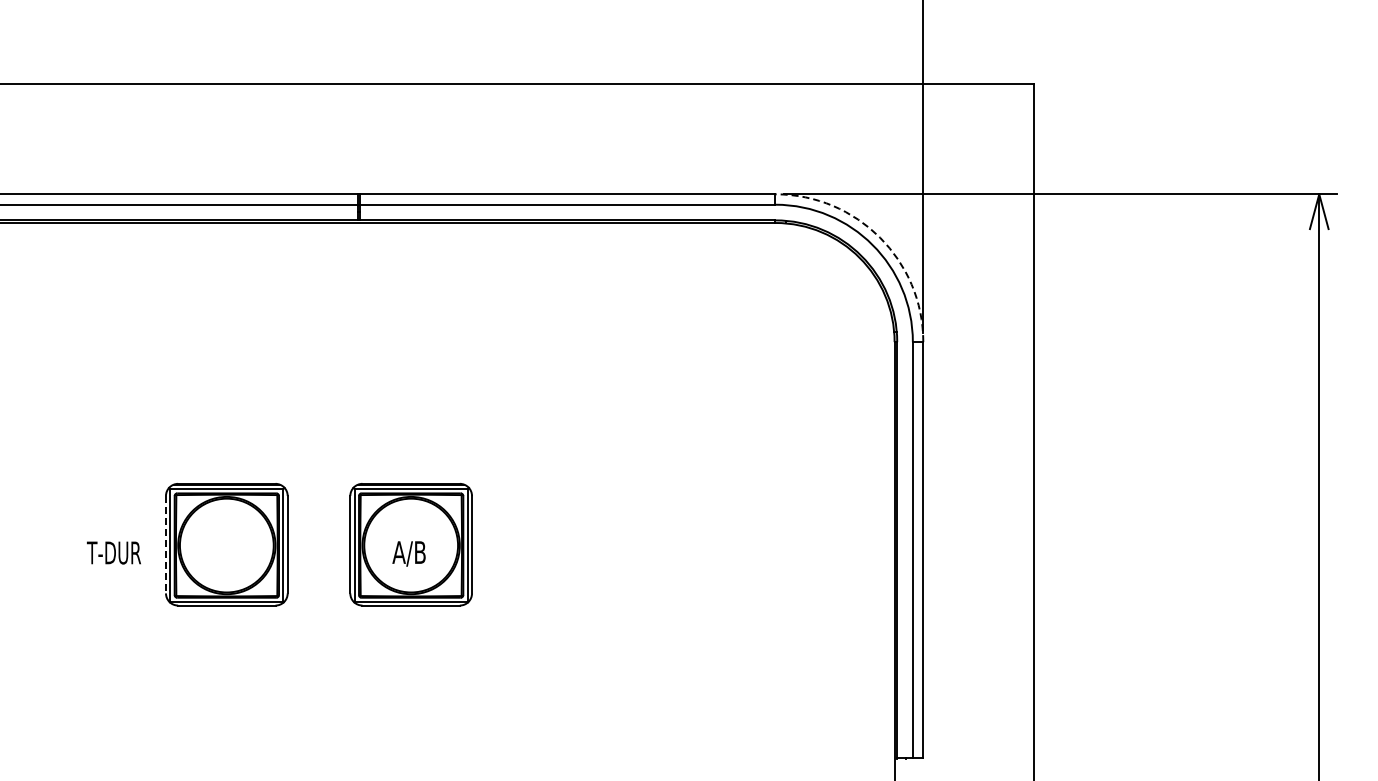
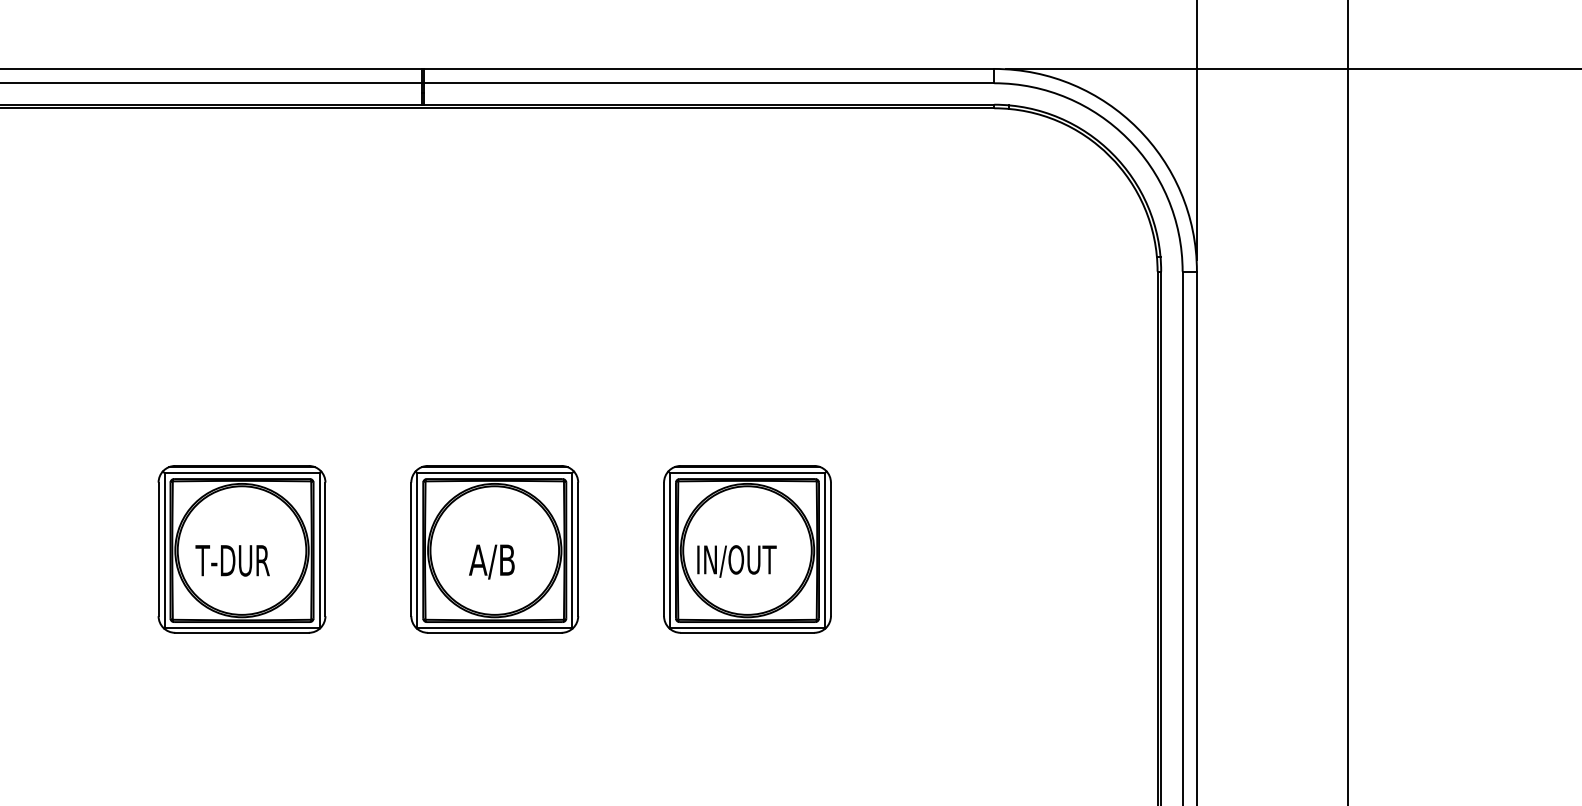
arc: (880, 237) -> (1138, 128), dashed -> solid
line: (165, 544) -> (157, 549), dashed -> solid
part: (595, 544) -> (747, 549), added
text: (113, 552) -> (231, 560), moved

